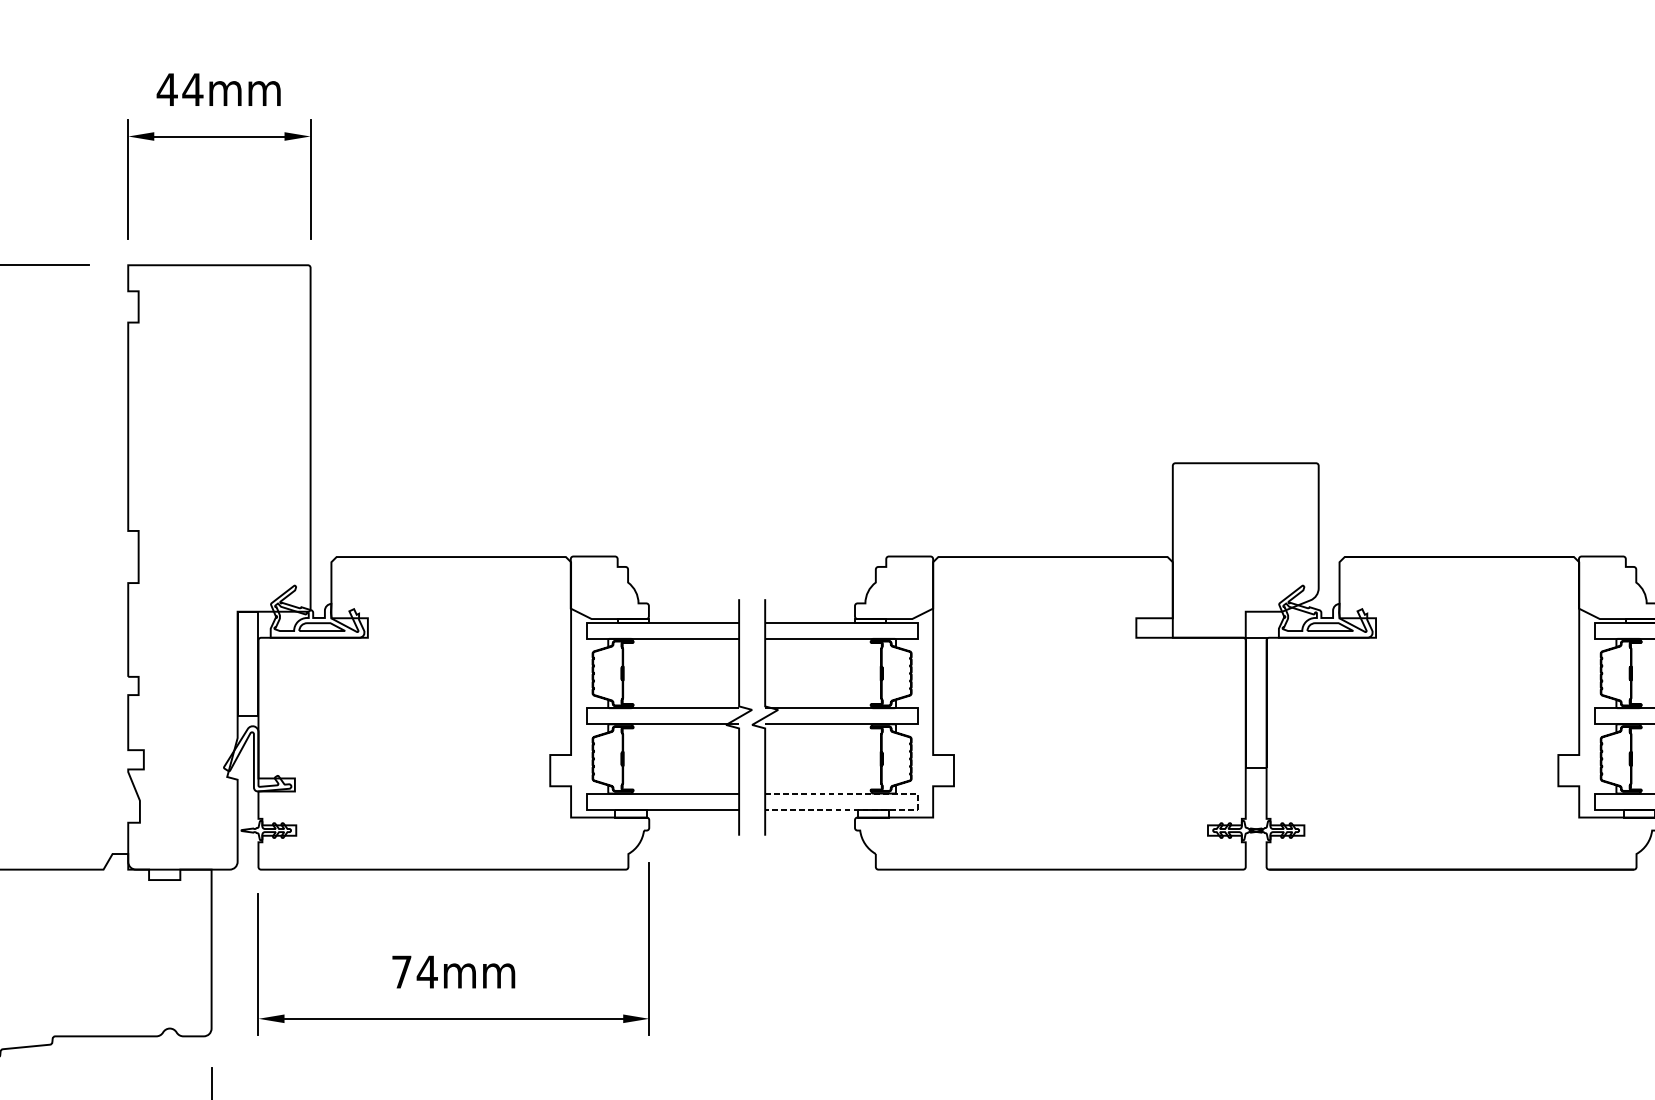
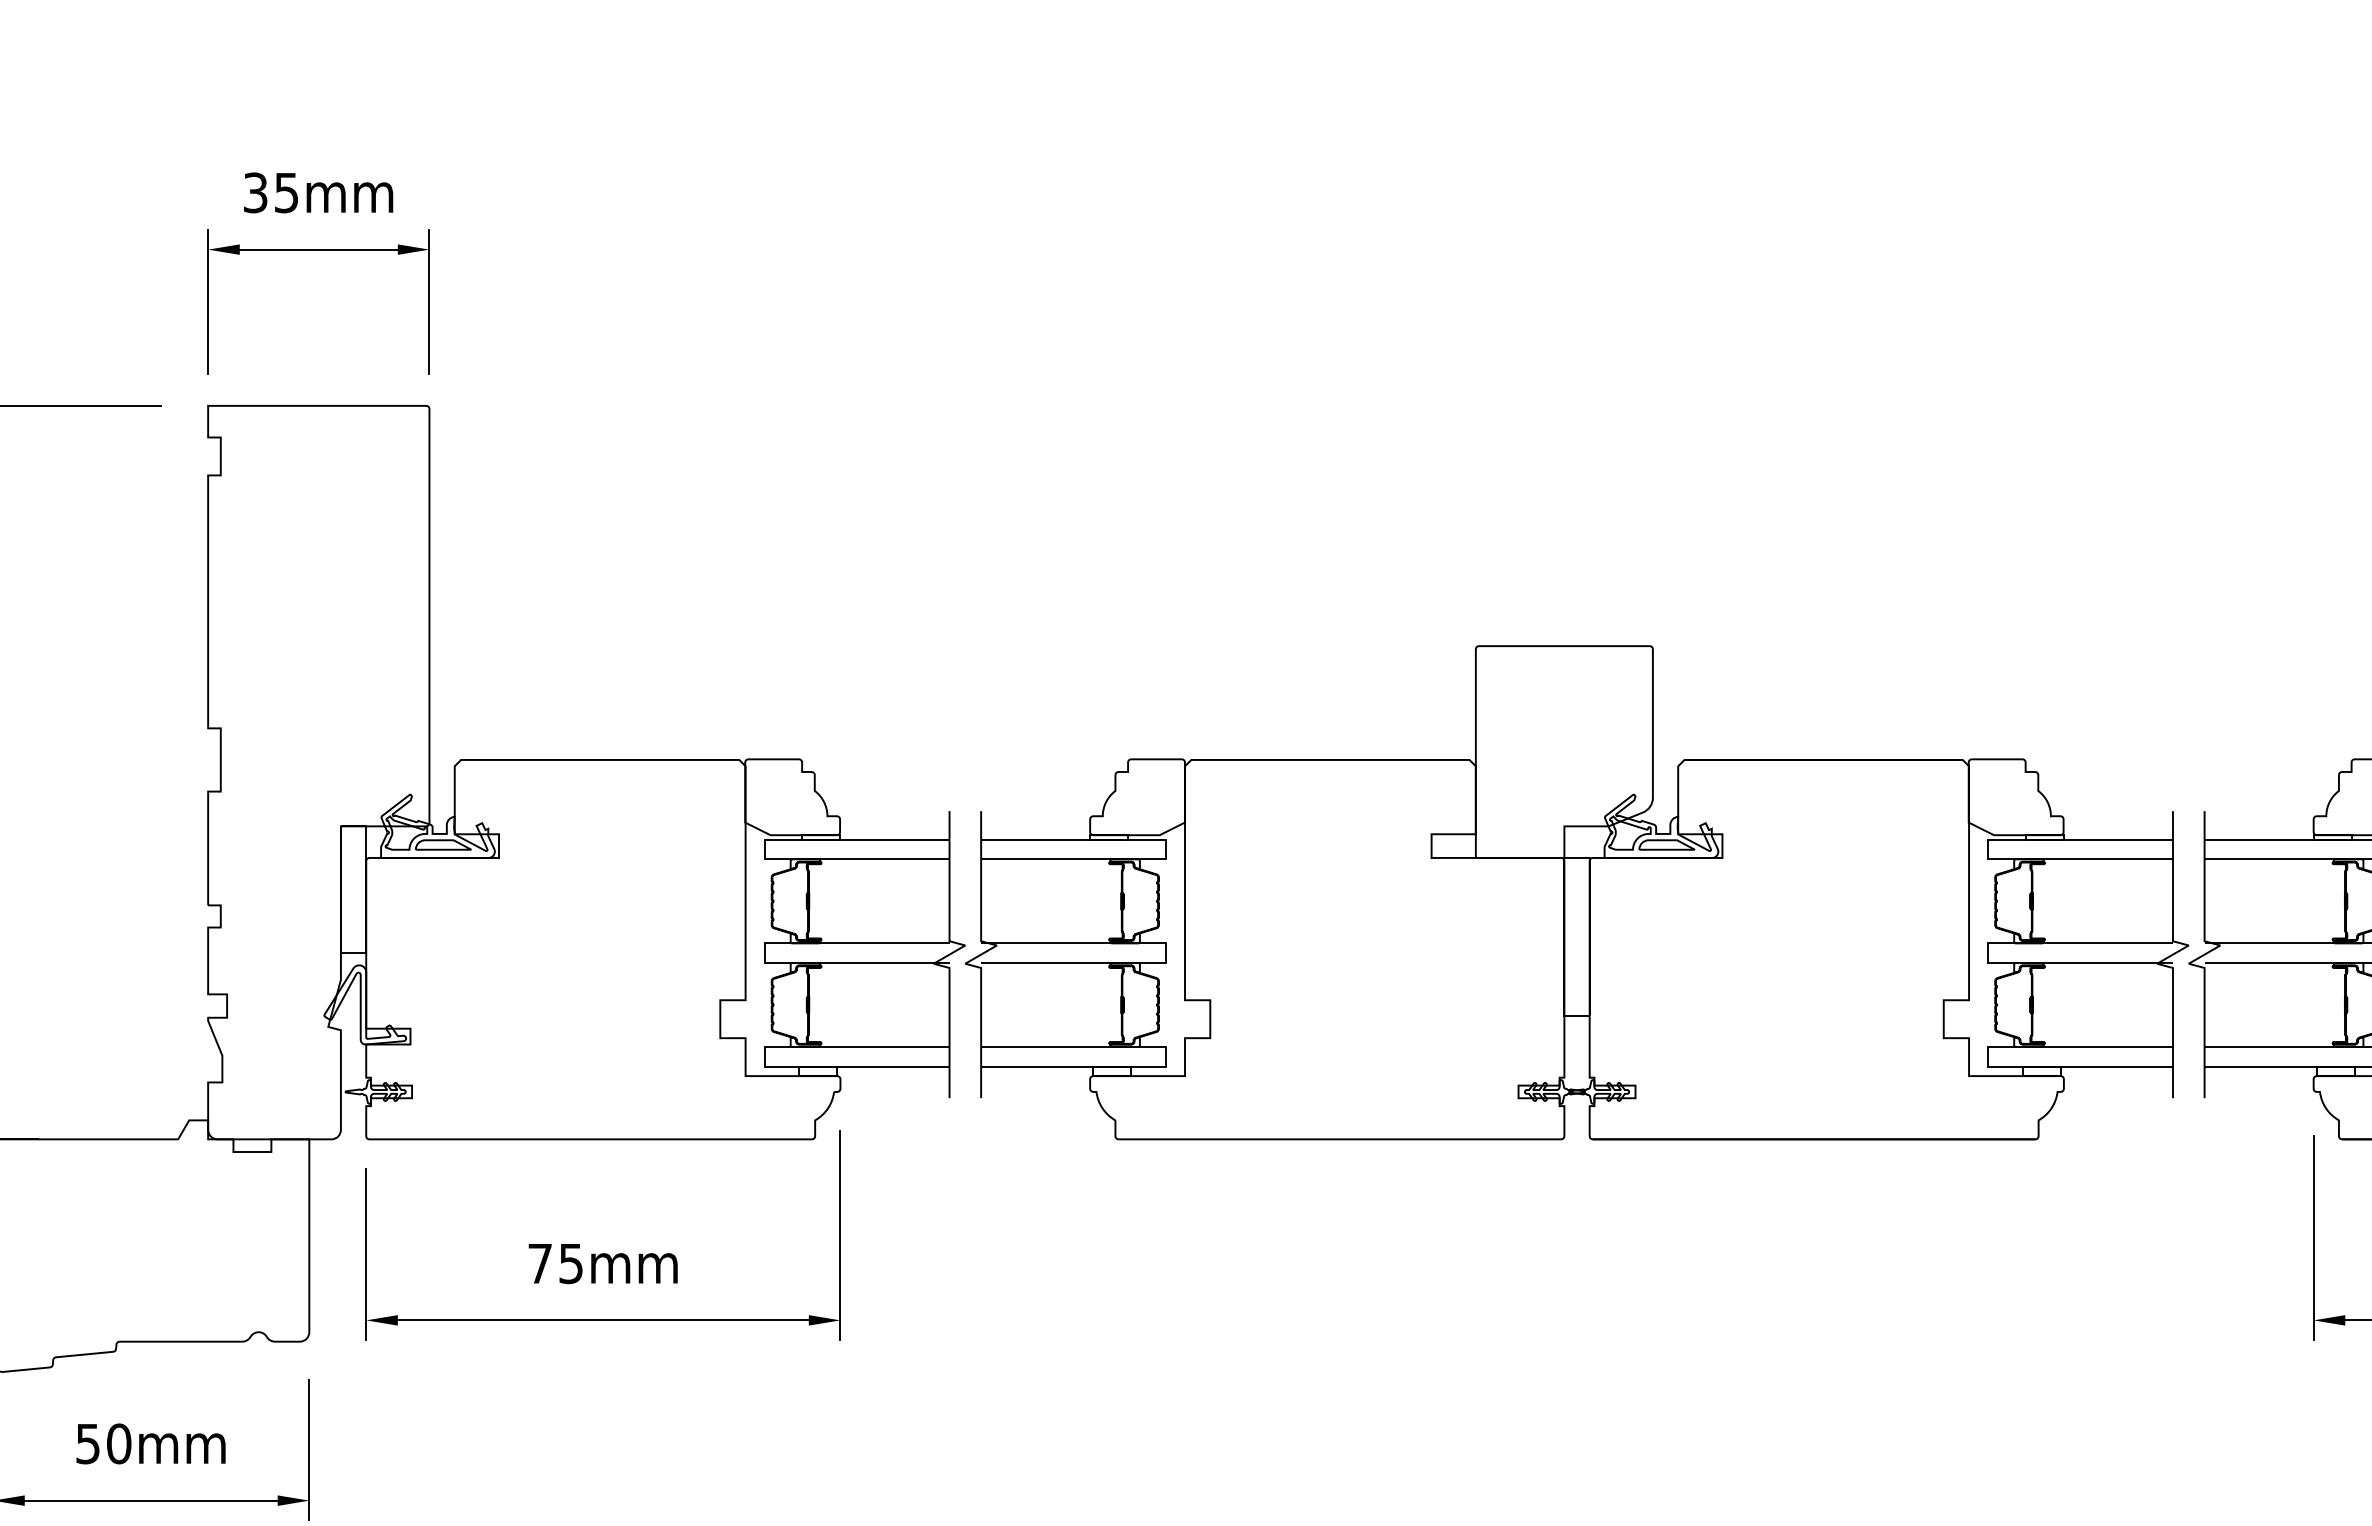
text: (179, 89) -> (270, 192), 44mm -> 35mm
line: (917, 801) -> (1166, 1056), dashed -> solid
text: (427, 972) -> (571, 1264), 74mm -> 75mm

